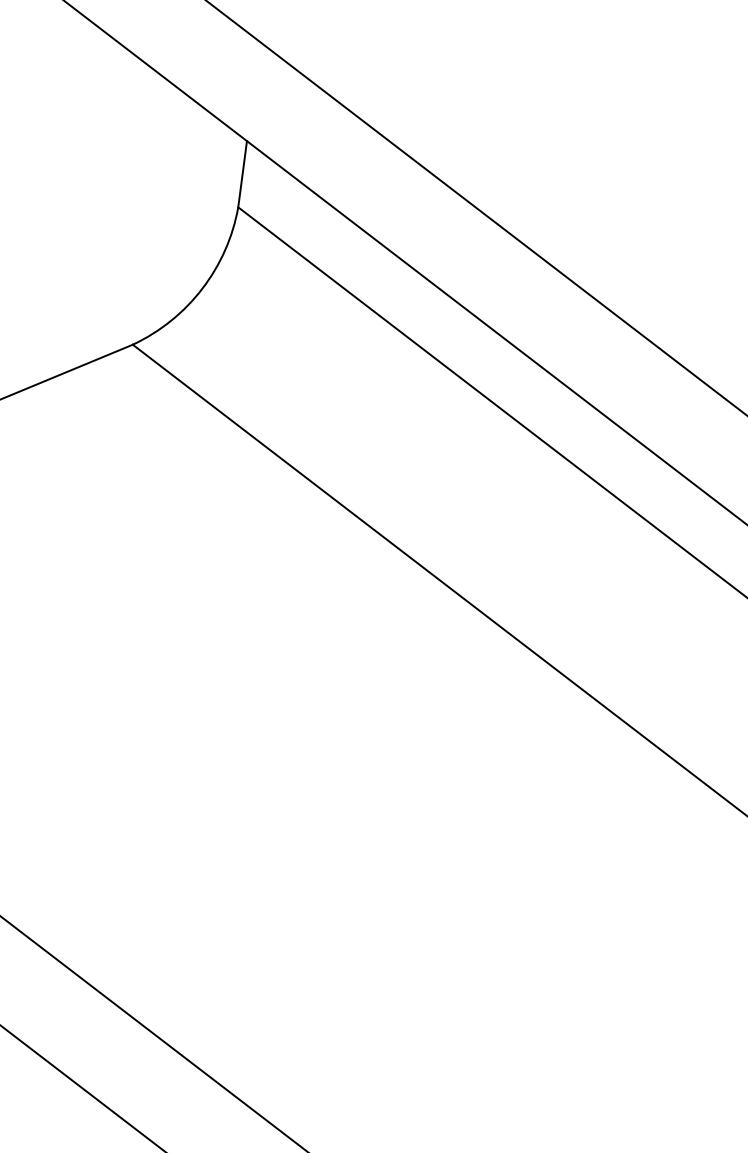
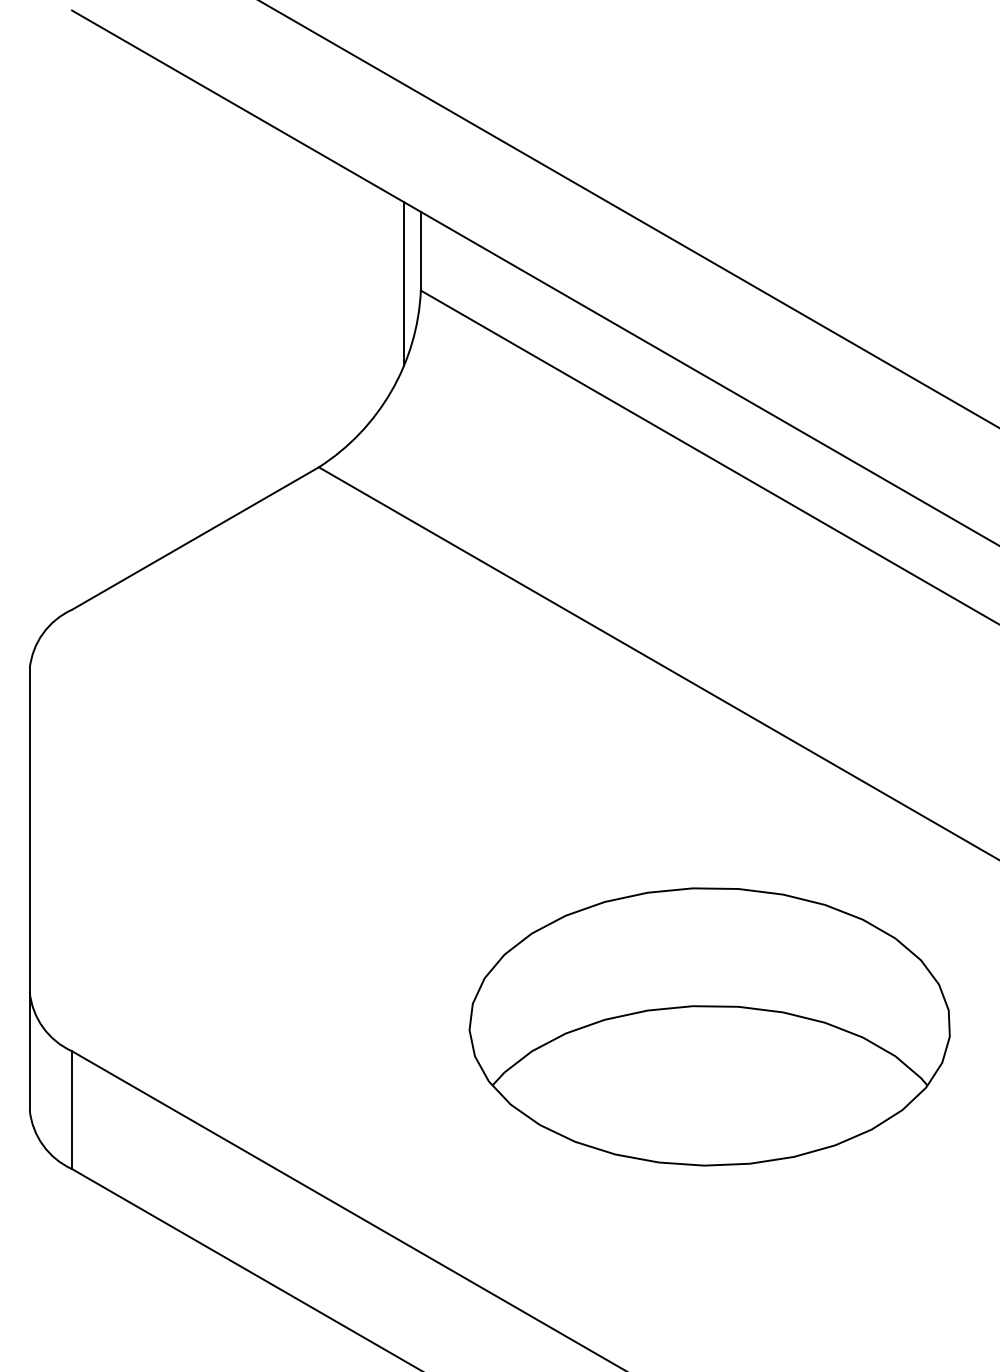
line: (224, 199) -> (403, 283), added
part: (399, 858) -> (709, 1026), added

